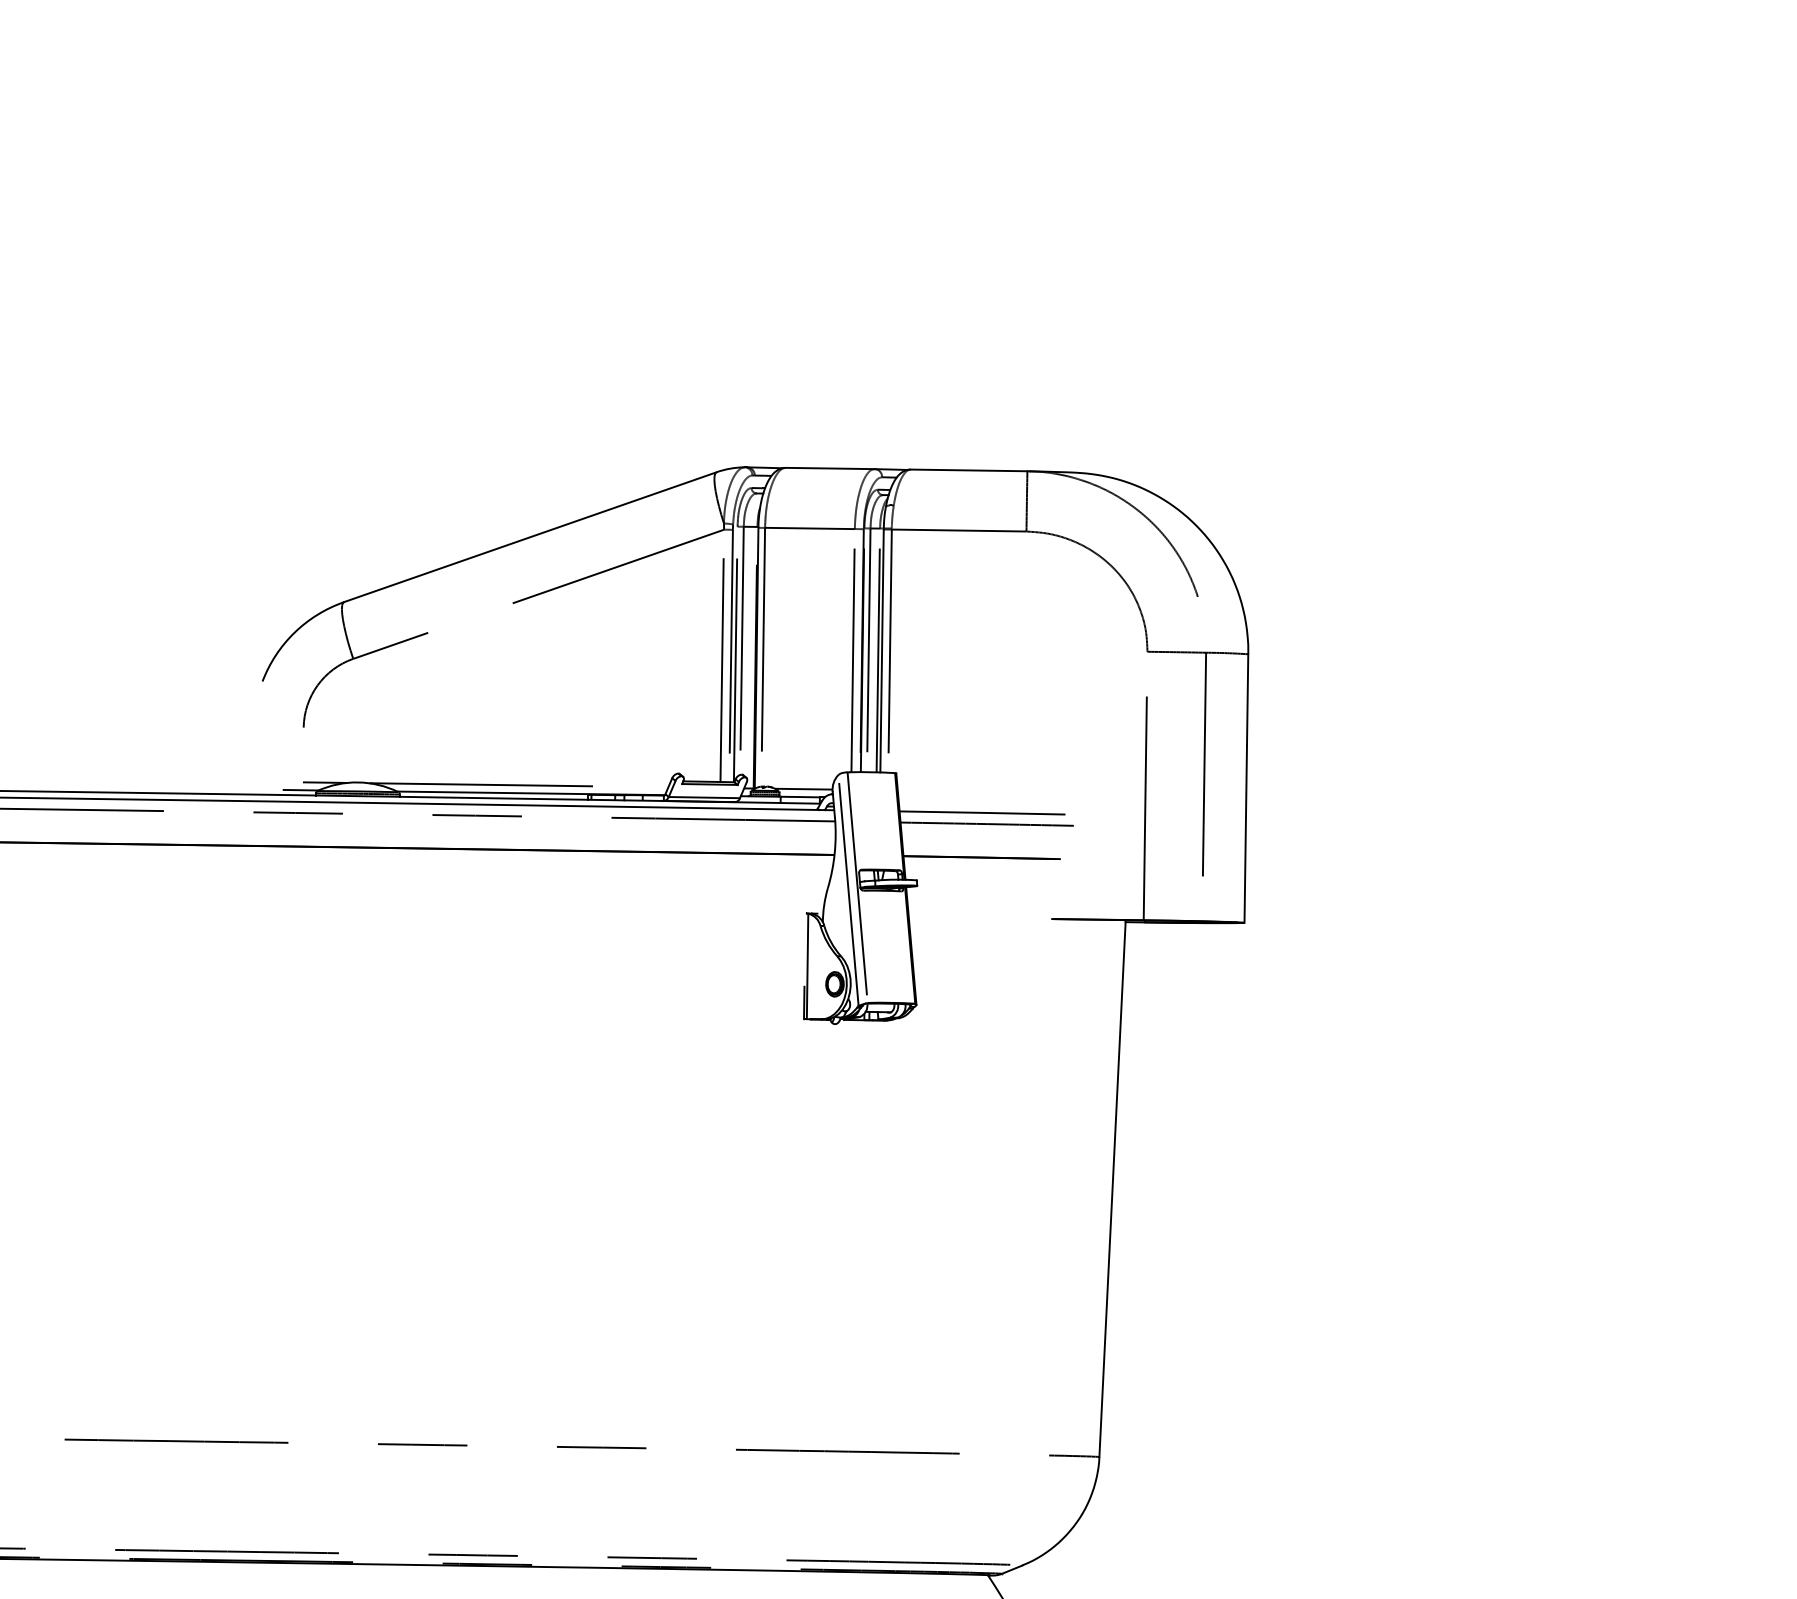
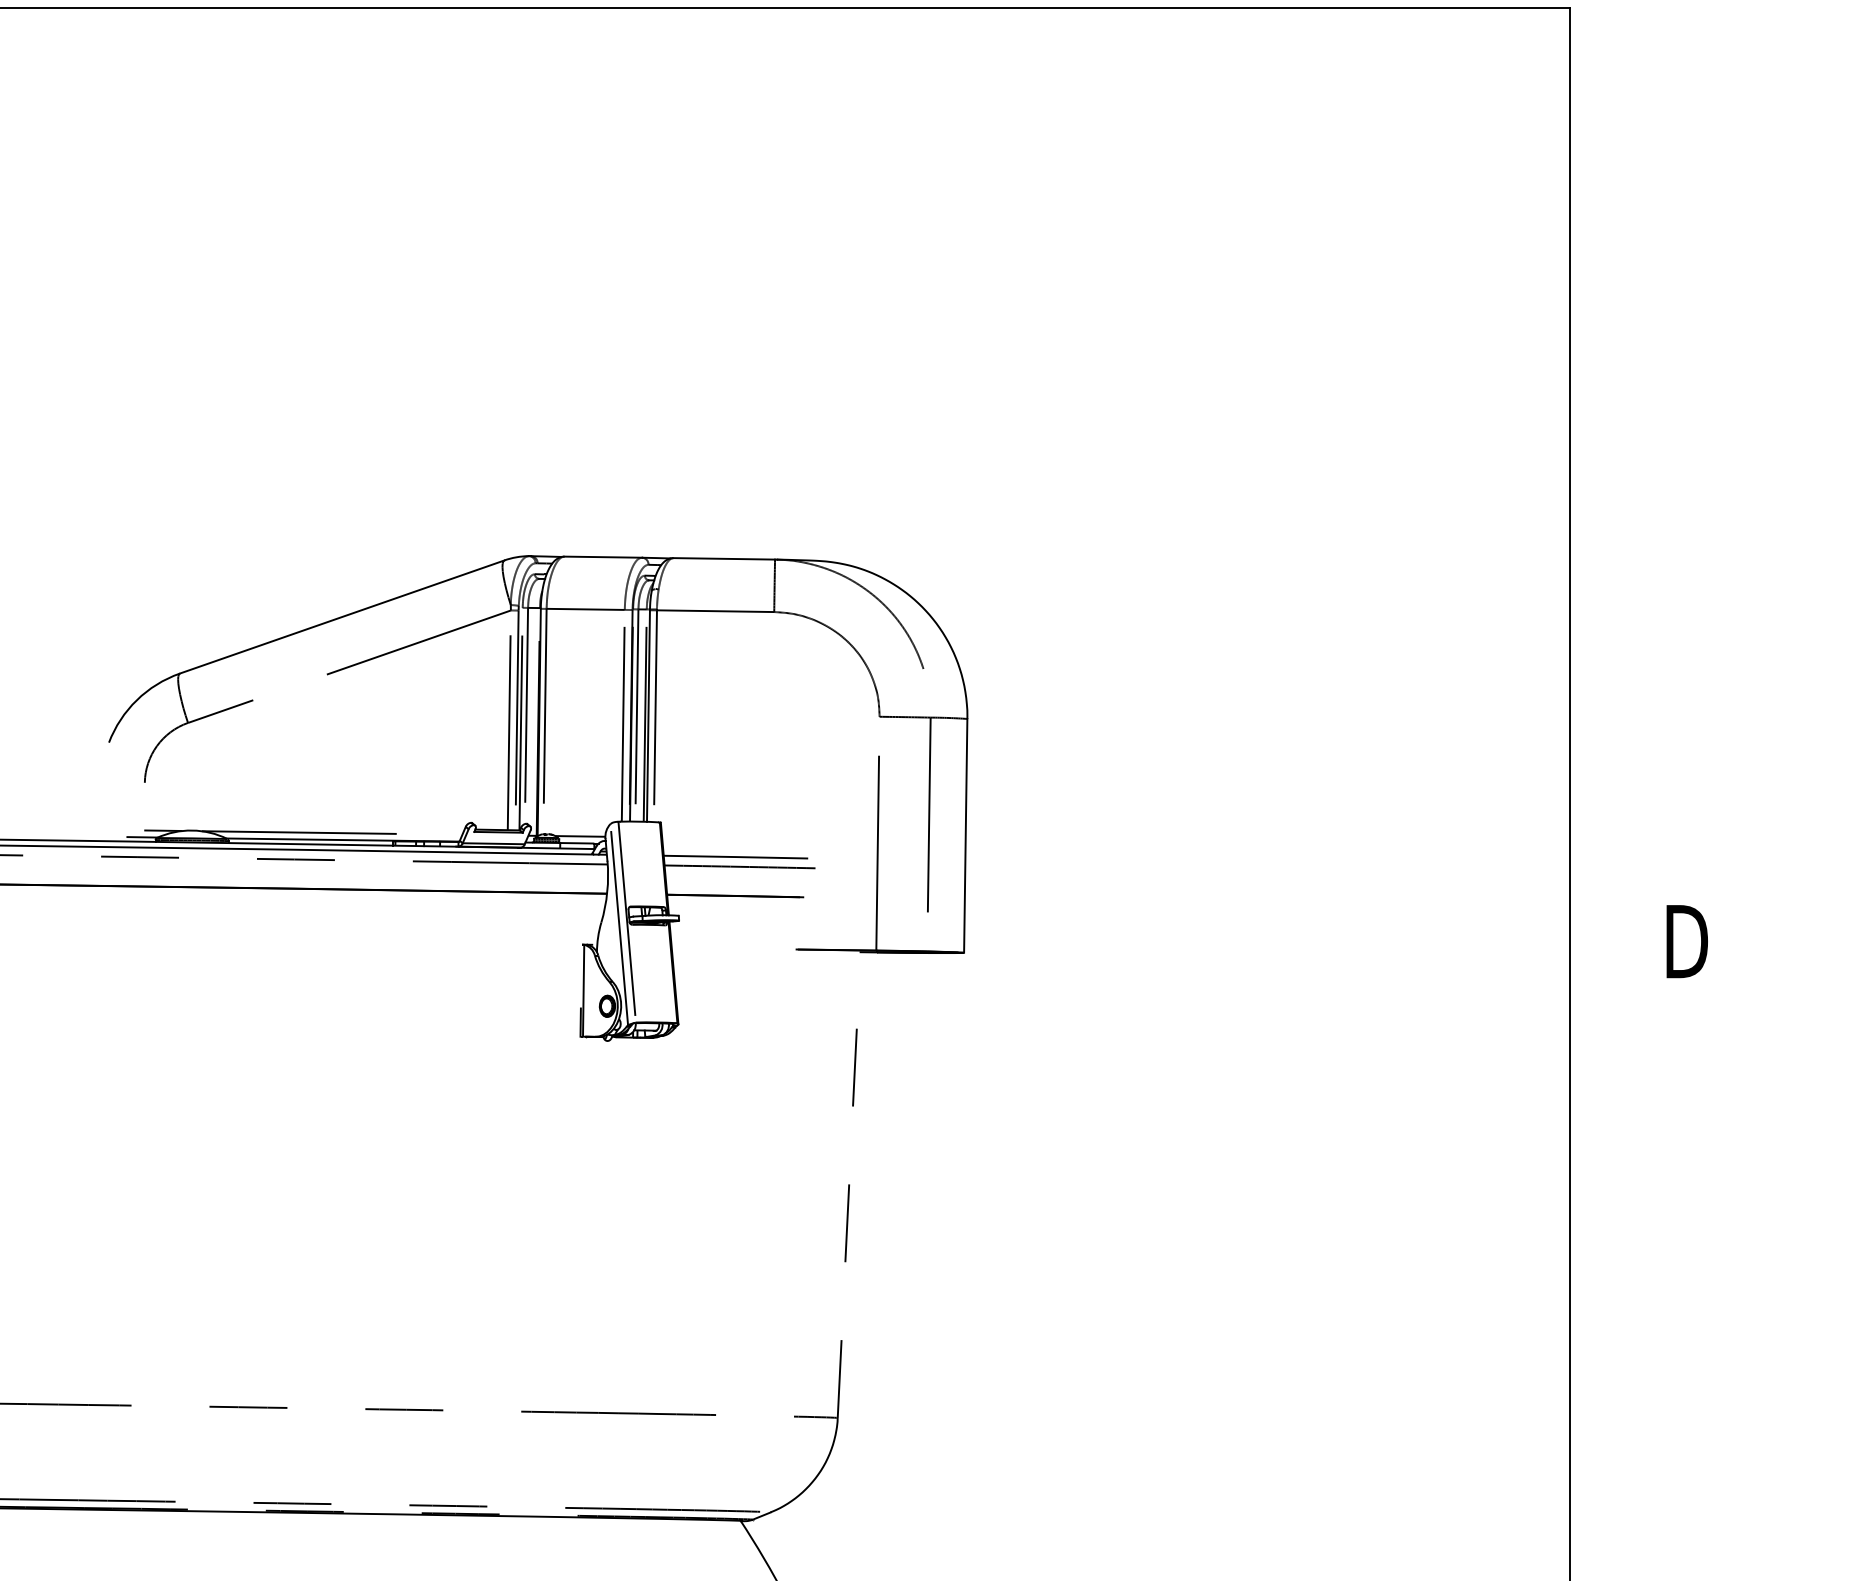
line: (1112, 1187) -> (849, 1183), solid -> dashed

